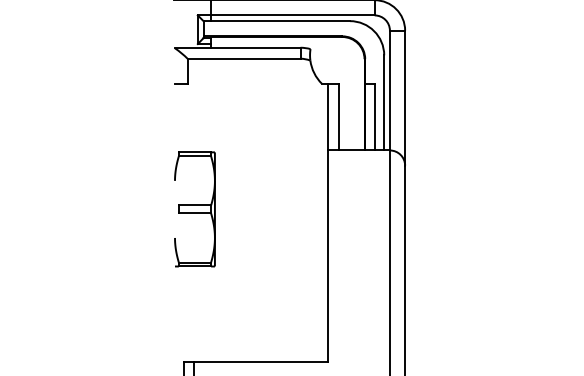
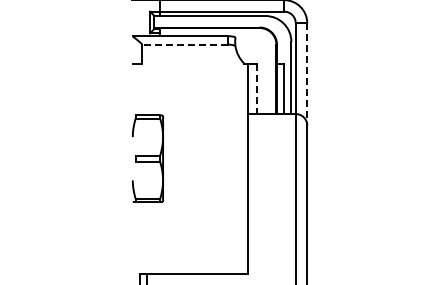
line: (244, 58) -> (185, 44), solid -> dashed
line: (405, 98) -> (307, 74), solid -> dashed
line: (338, 118) -> (256, 89), solid -> dashed

